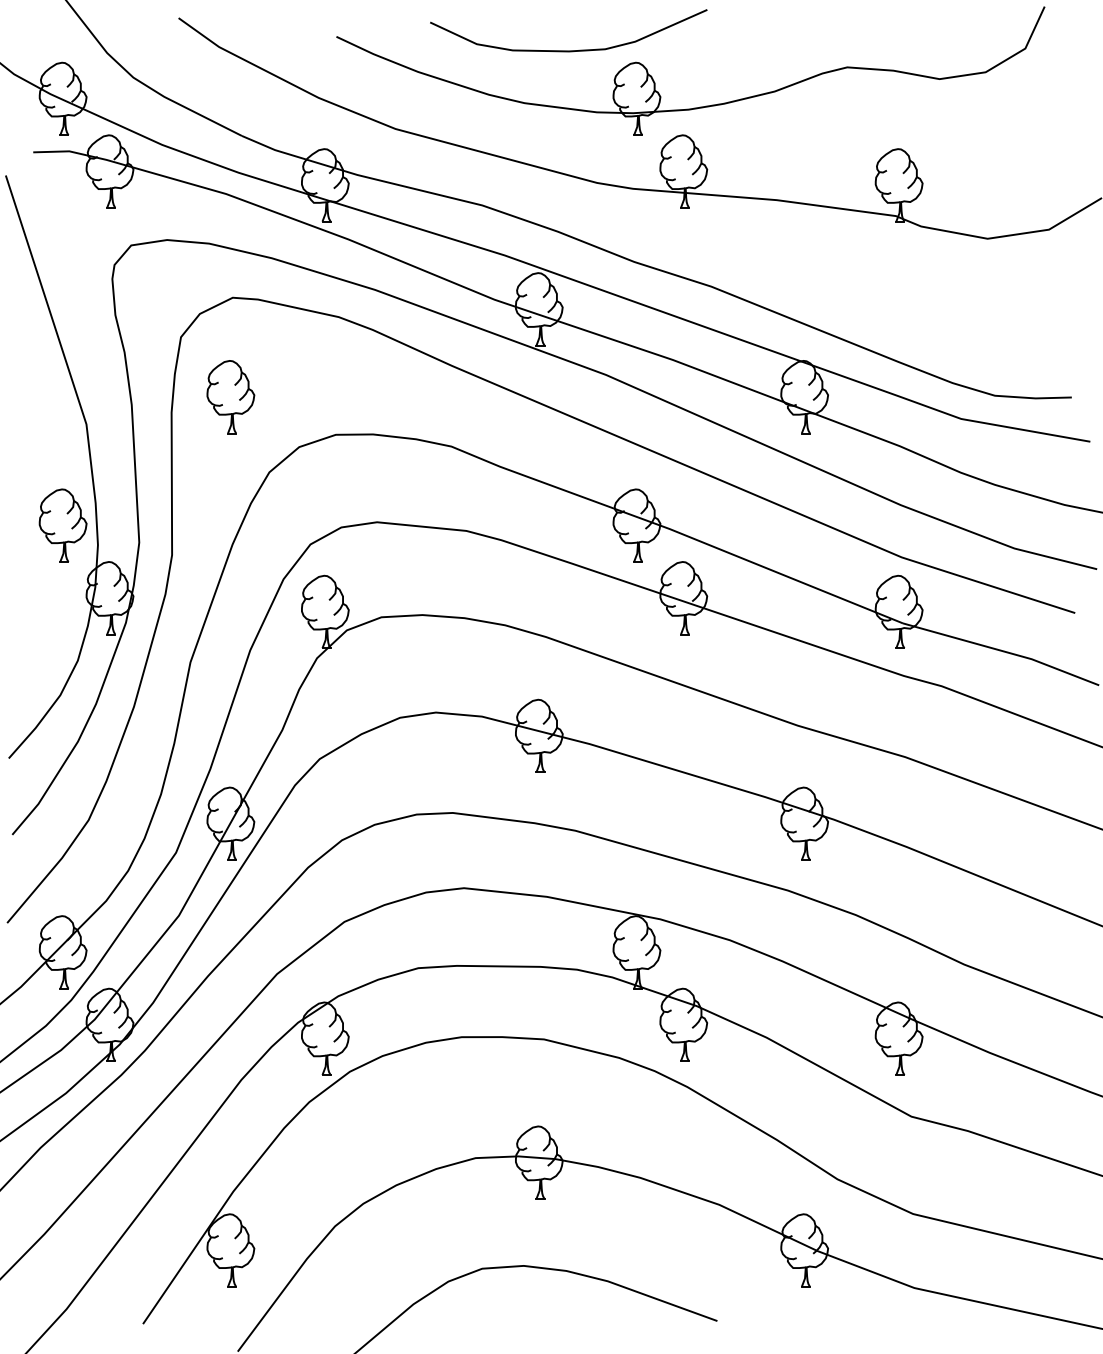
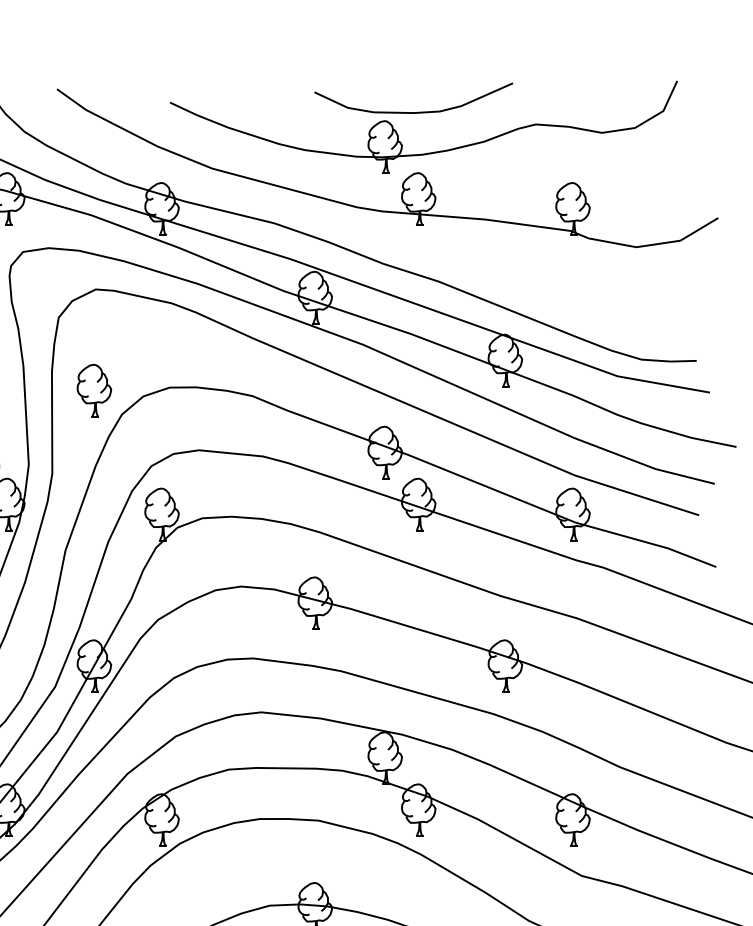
curve: (568, 50) -> (413, 112), moved
part: (230, 397) -> (94, 390), moved

